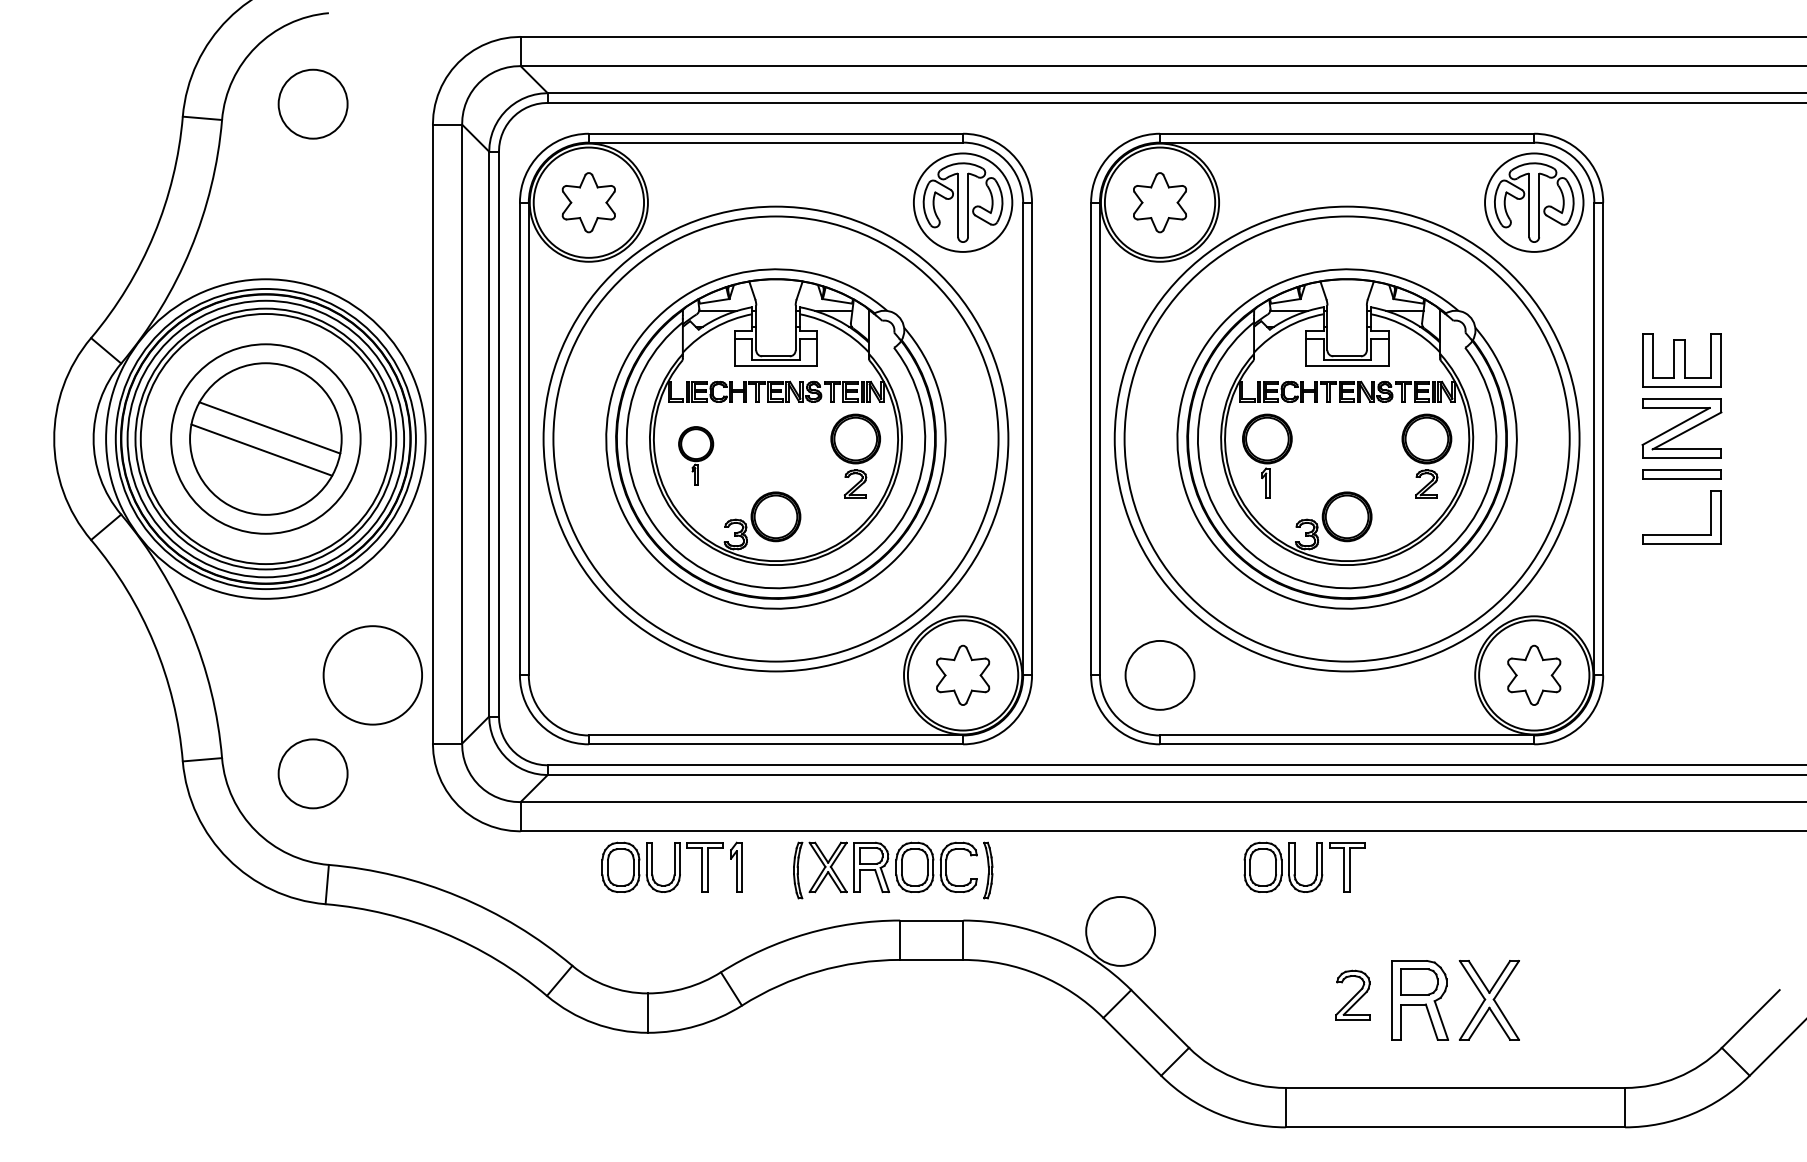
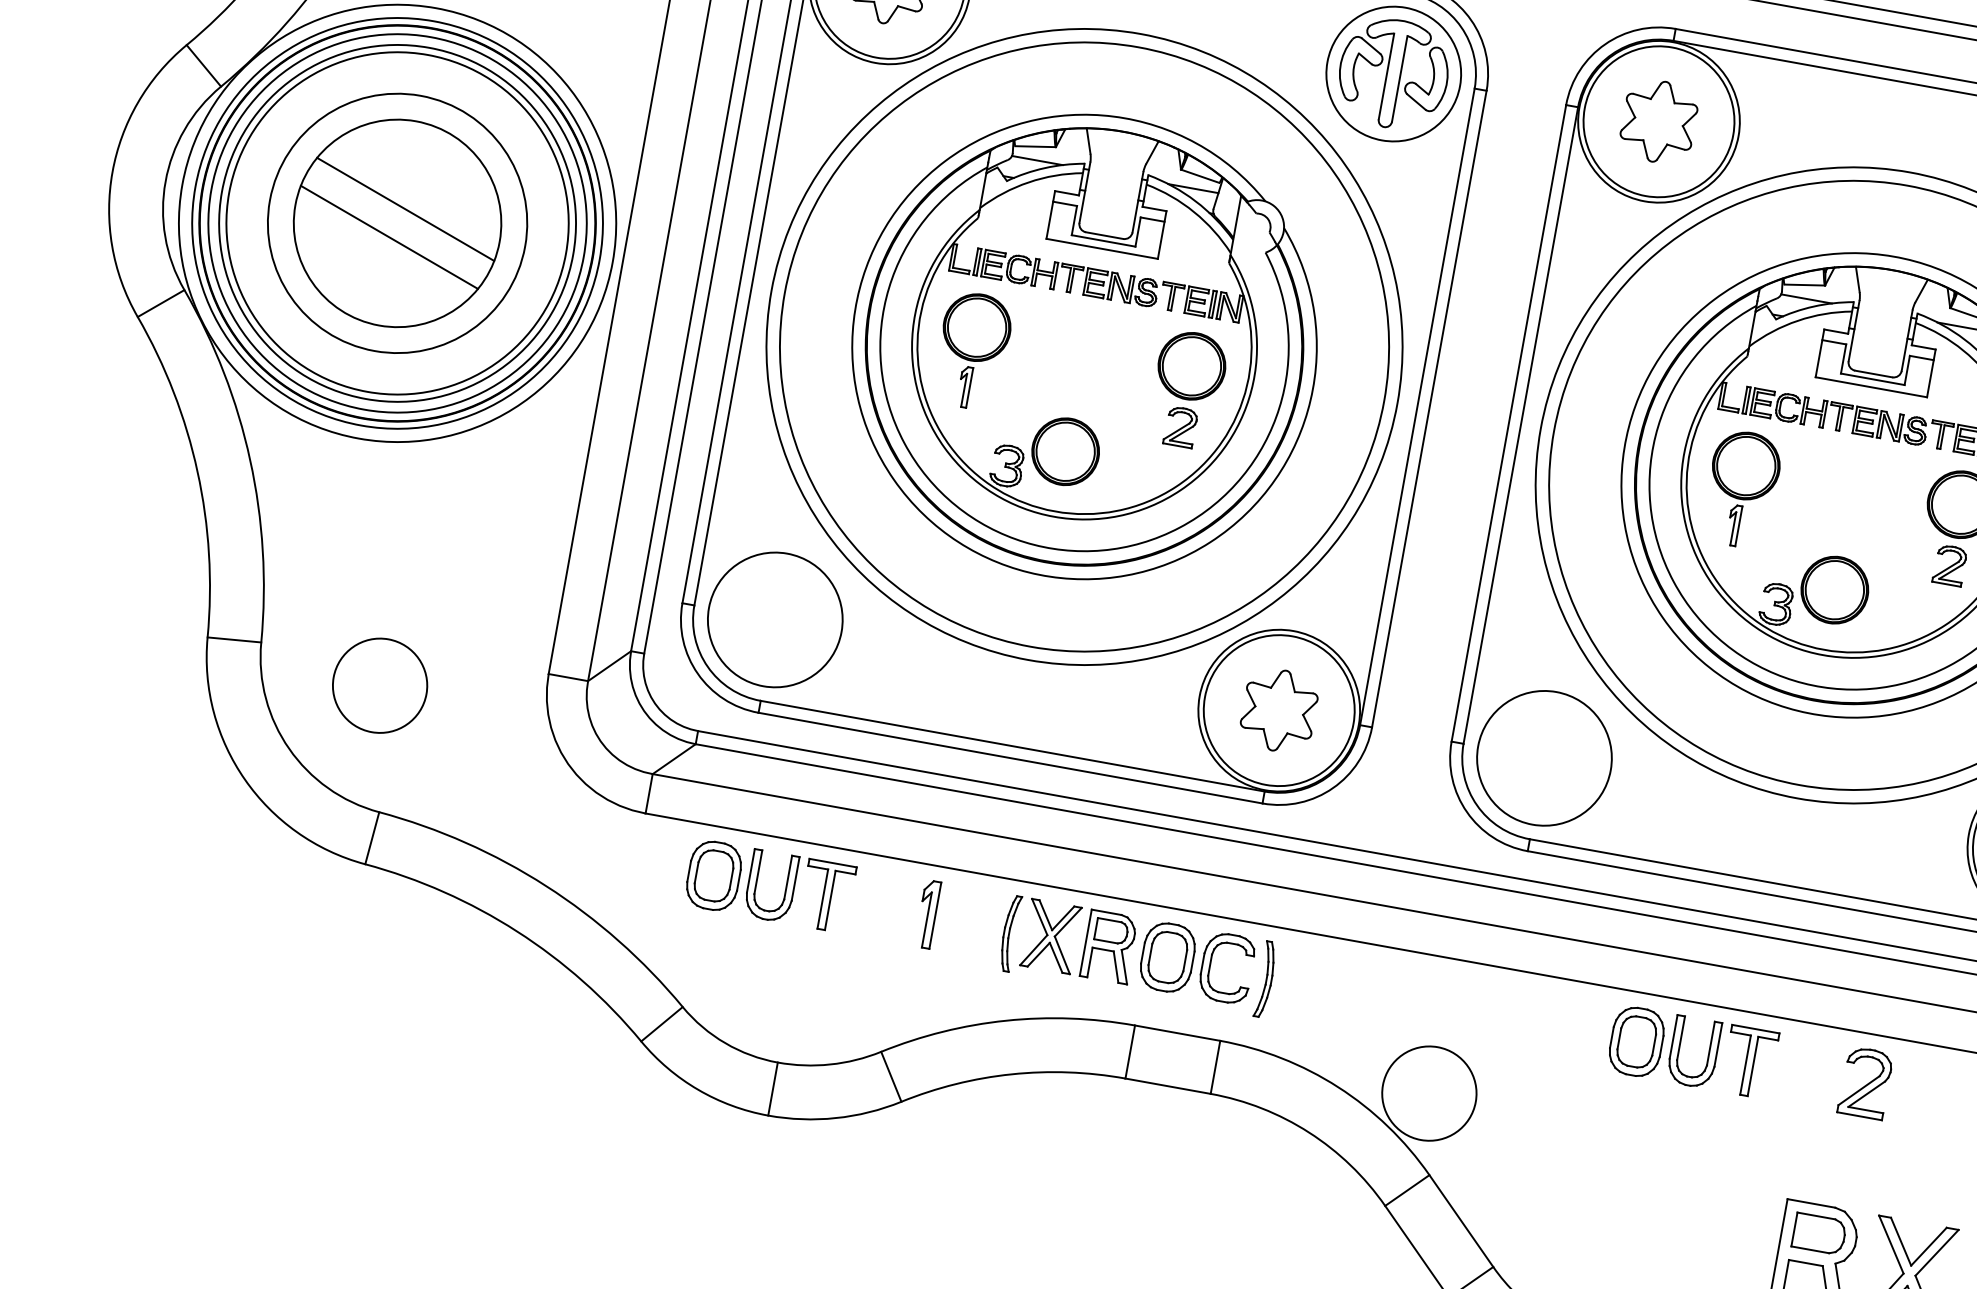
part: (695, 455) -> (972, 349), size x1.43
circle: (372, 675) -> (774, 620), moved
circle: (1159, 675) -> (1543, 758), size x1.43
part: (652, 866) -> (756, 882), moved
part: (1352, 994) -> (1865, 1081), moved

